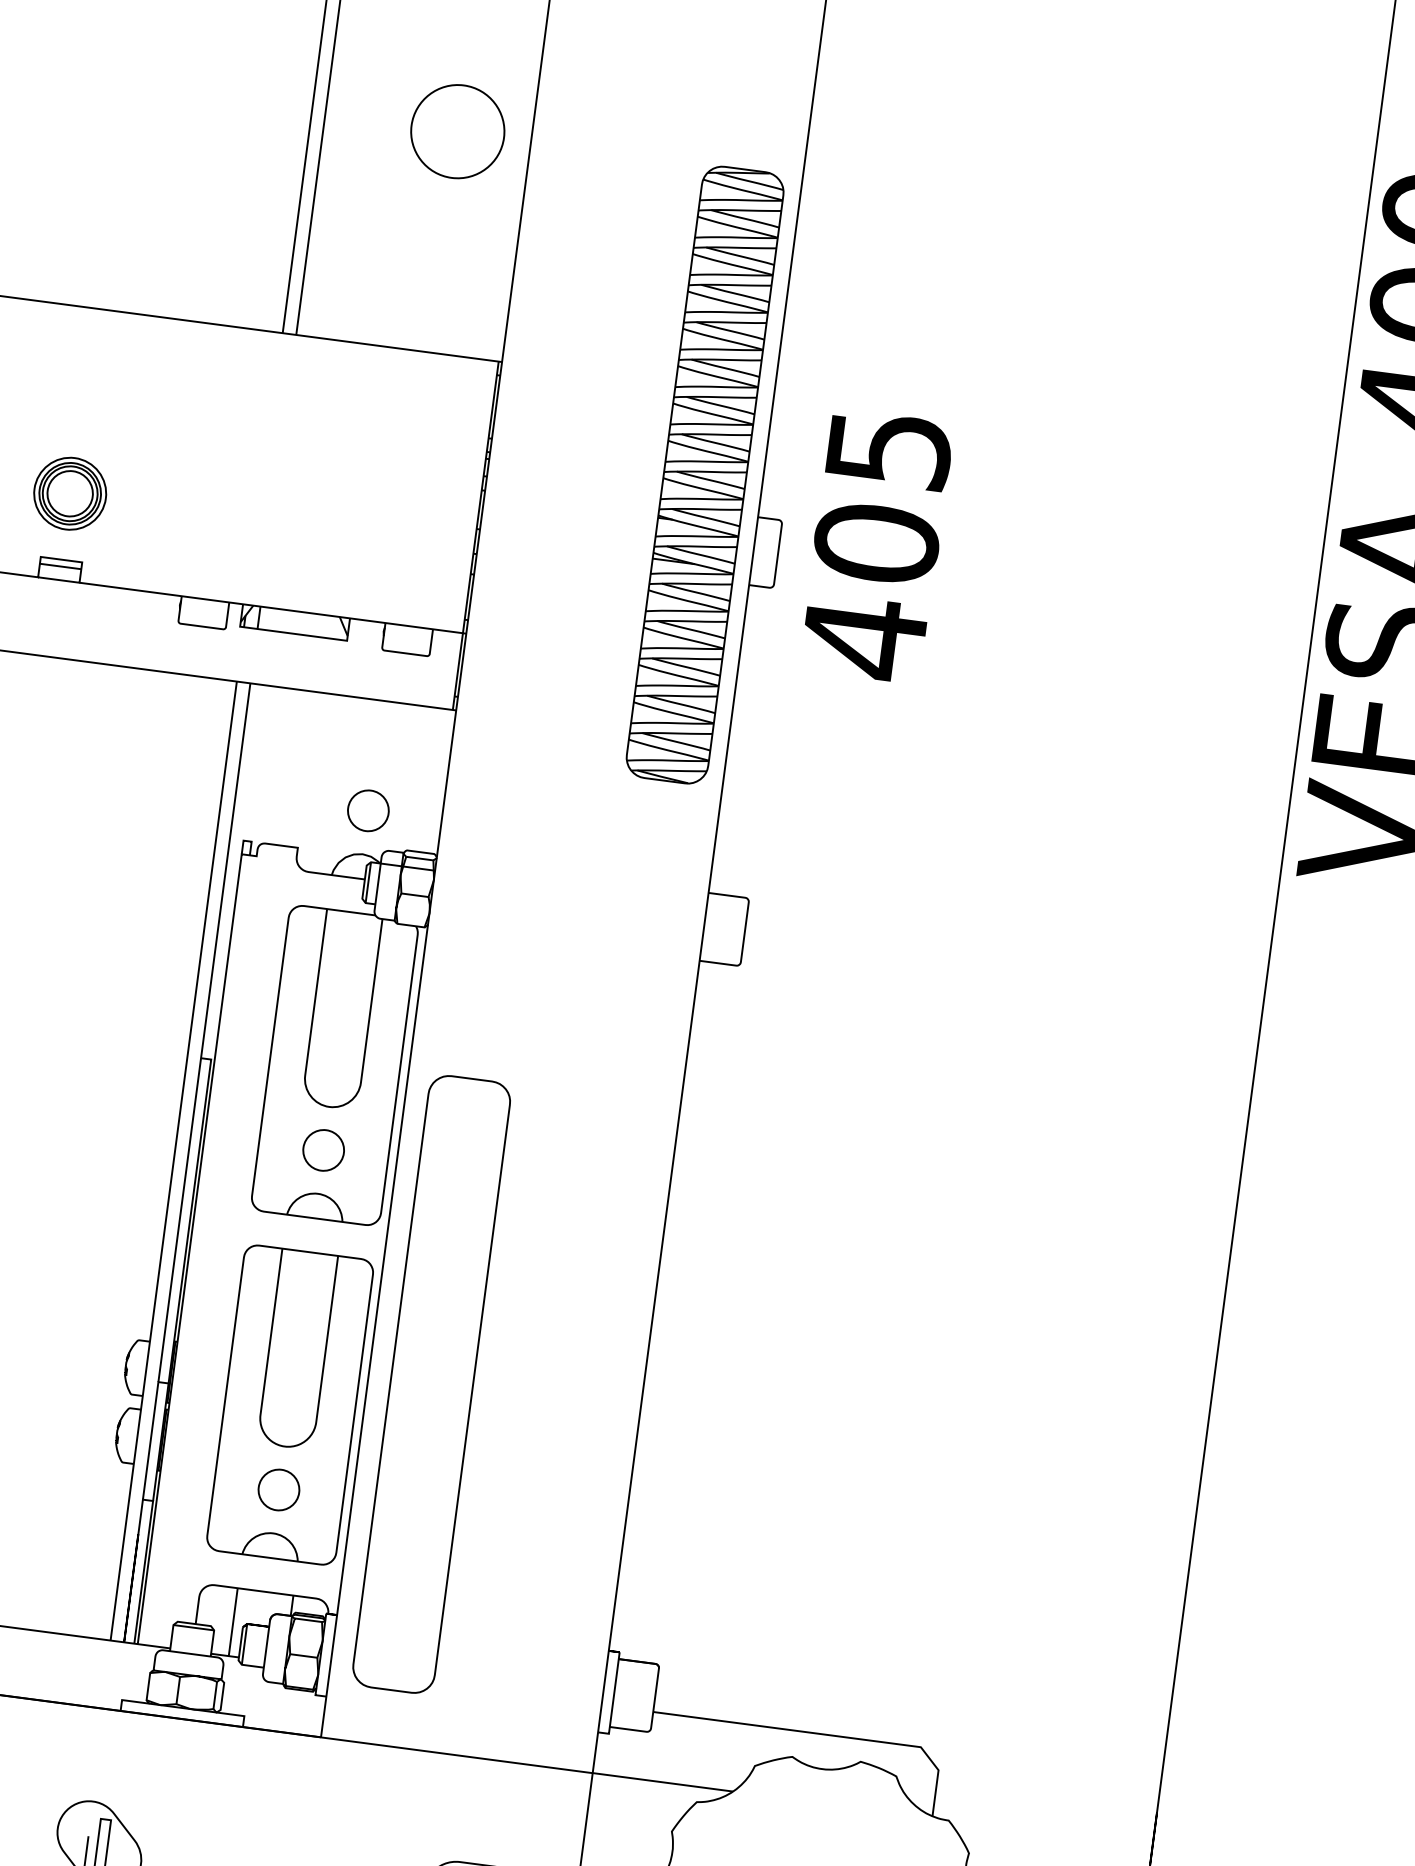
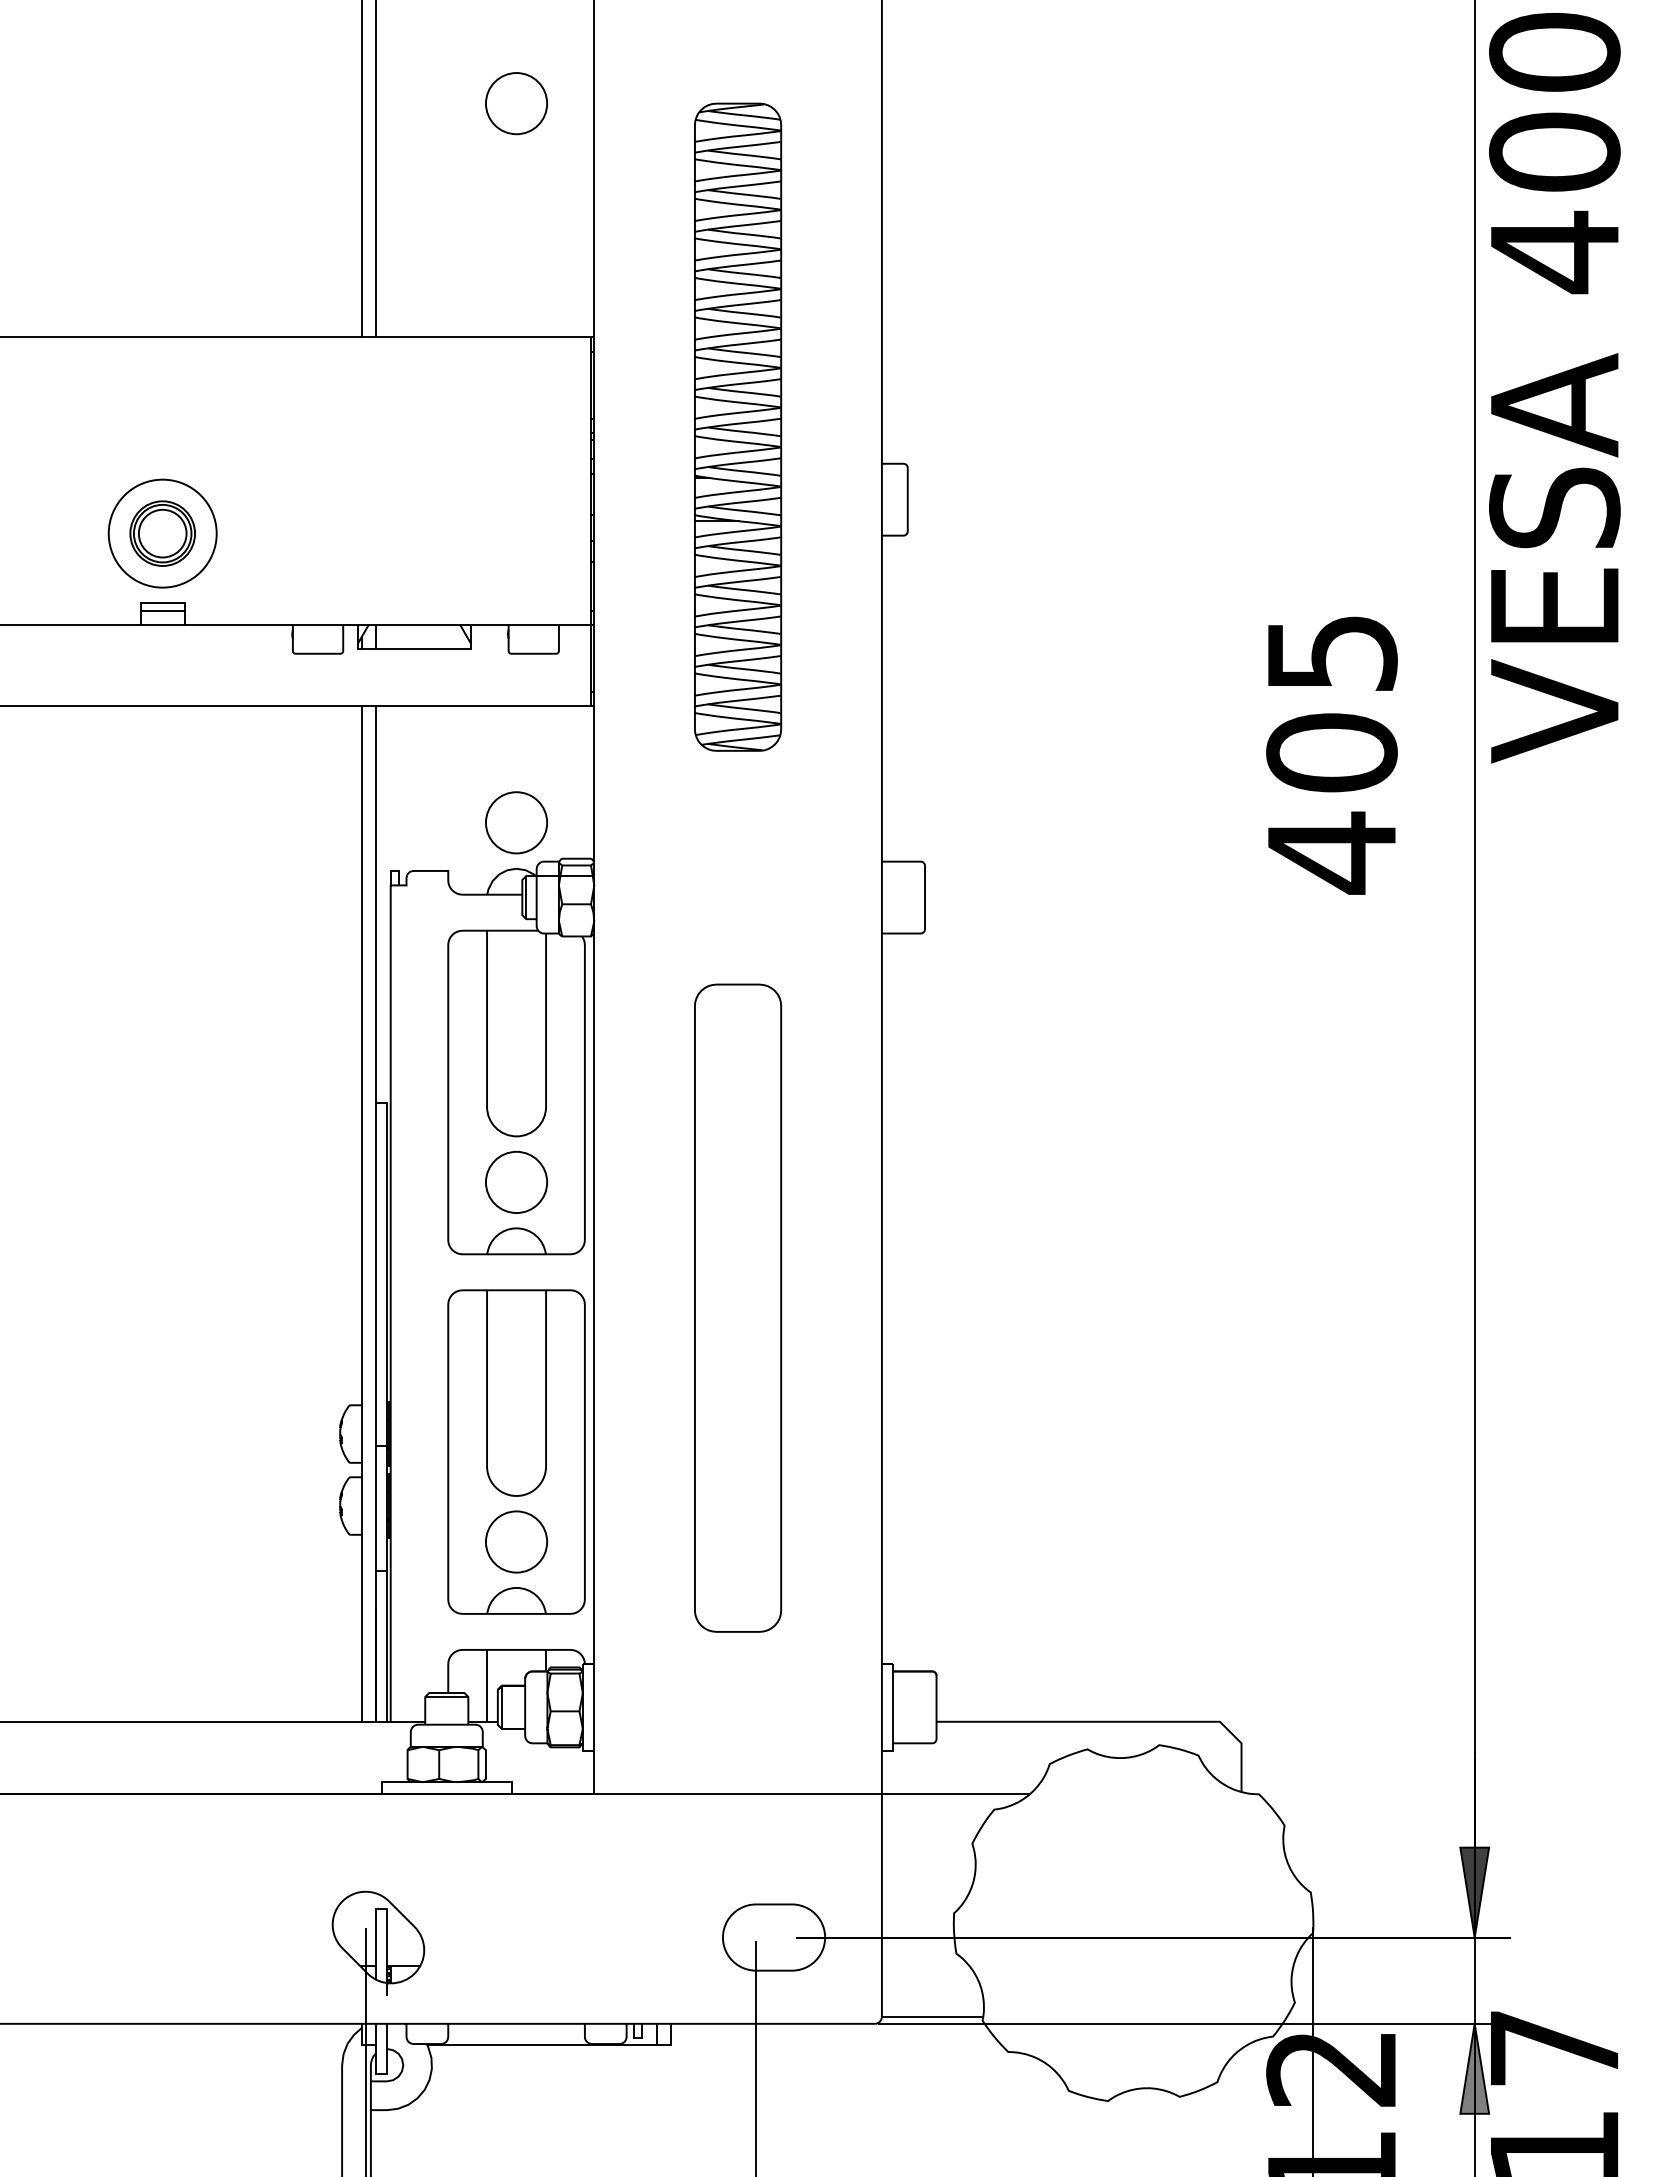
circle: (457, 131) -> (516, 103), size x0.62
part: (705, 474) -> (738, 426), moved
circle: (70, 493) -> (162, 533), size x1.43
text: (875, 545) -> (1331, 755), moved
circle: (368, 810) -> (516, 822), size x1.43
circle: (323, 1150) -> (516, 1182), size x1.43
part: (432, 1383) -> (738, 1307), moved
circle: (278, 1489) -> (516, 1541), size x1.43

